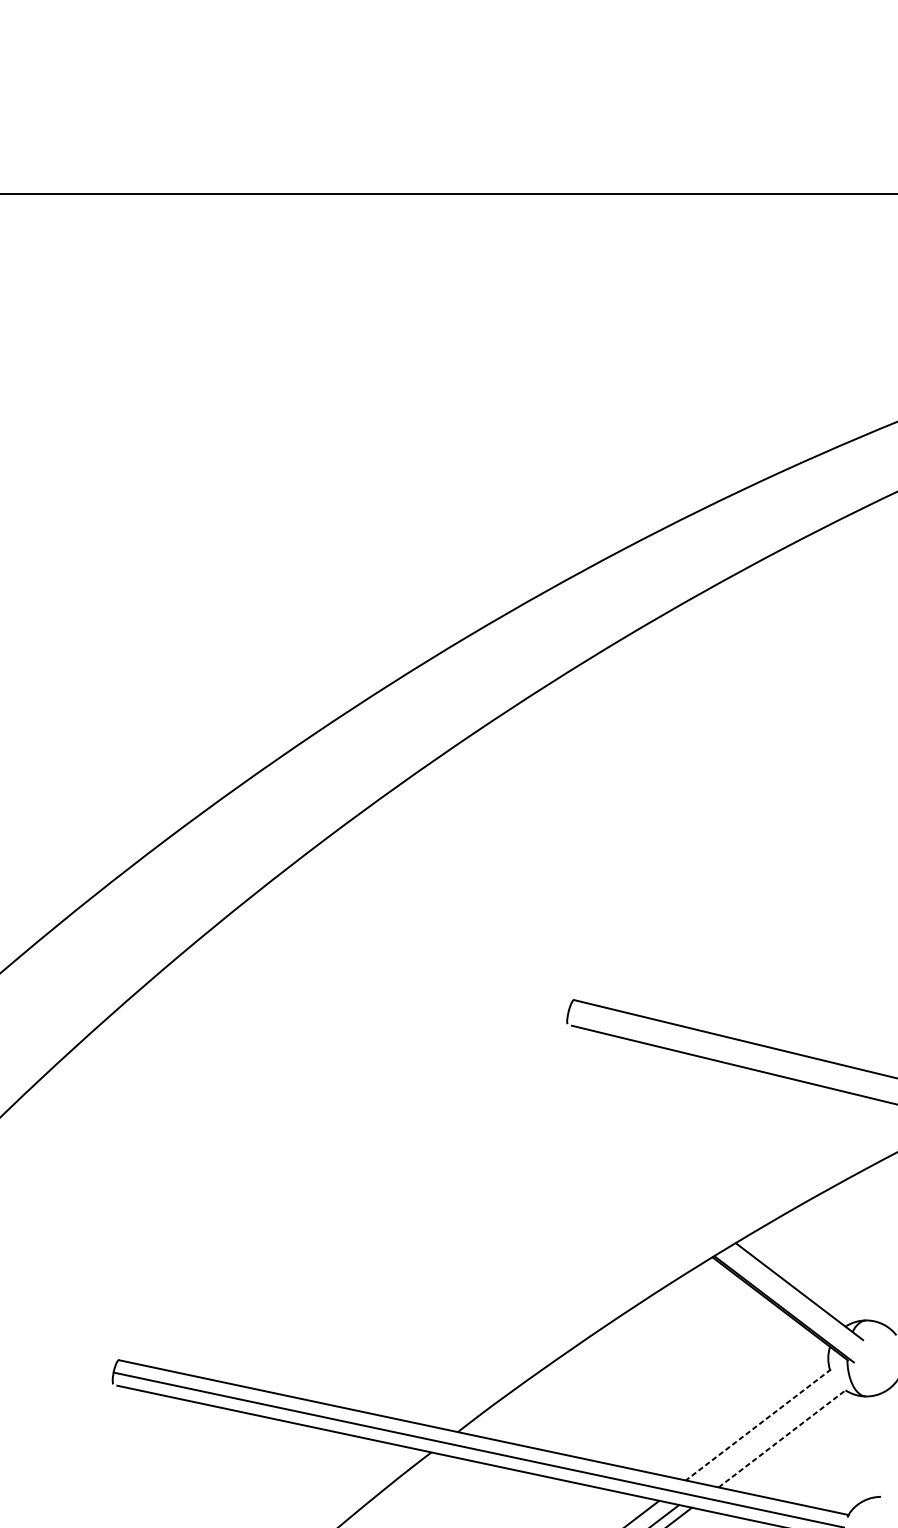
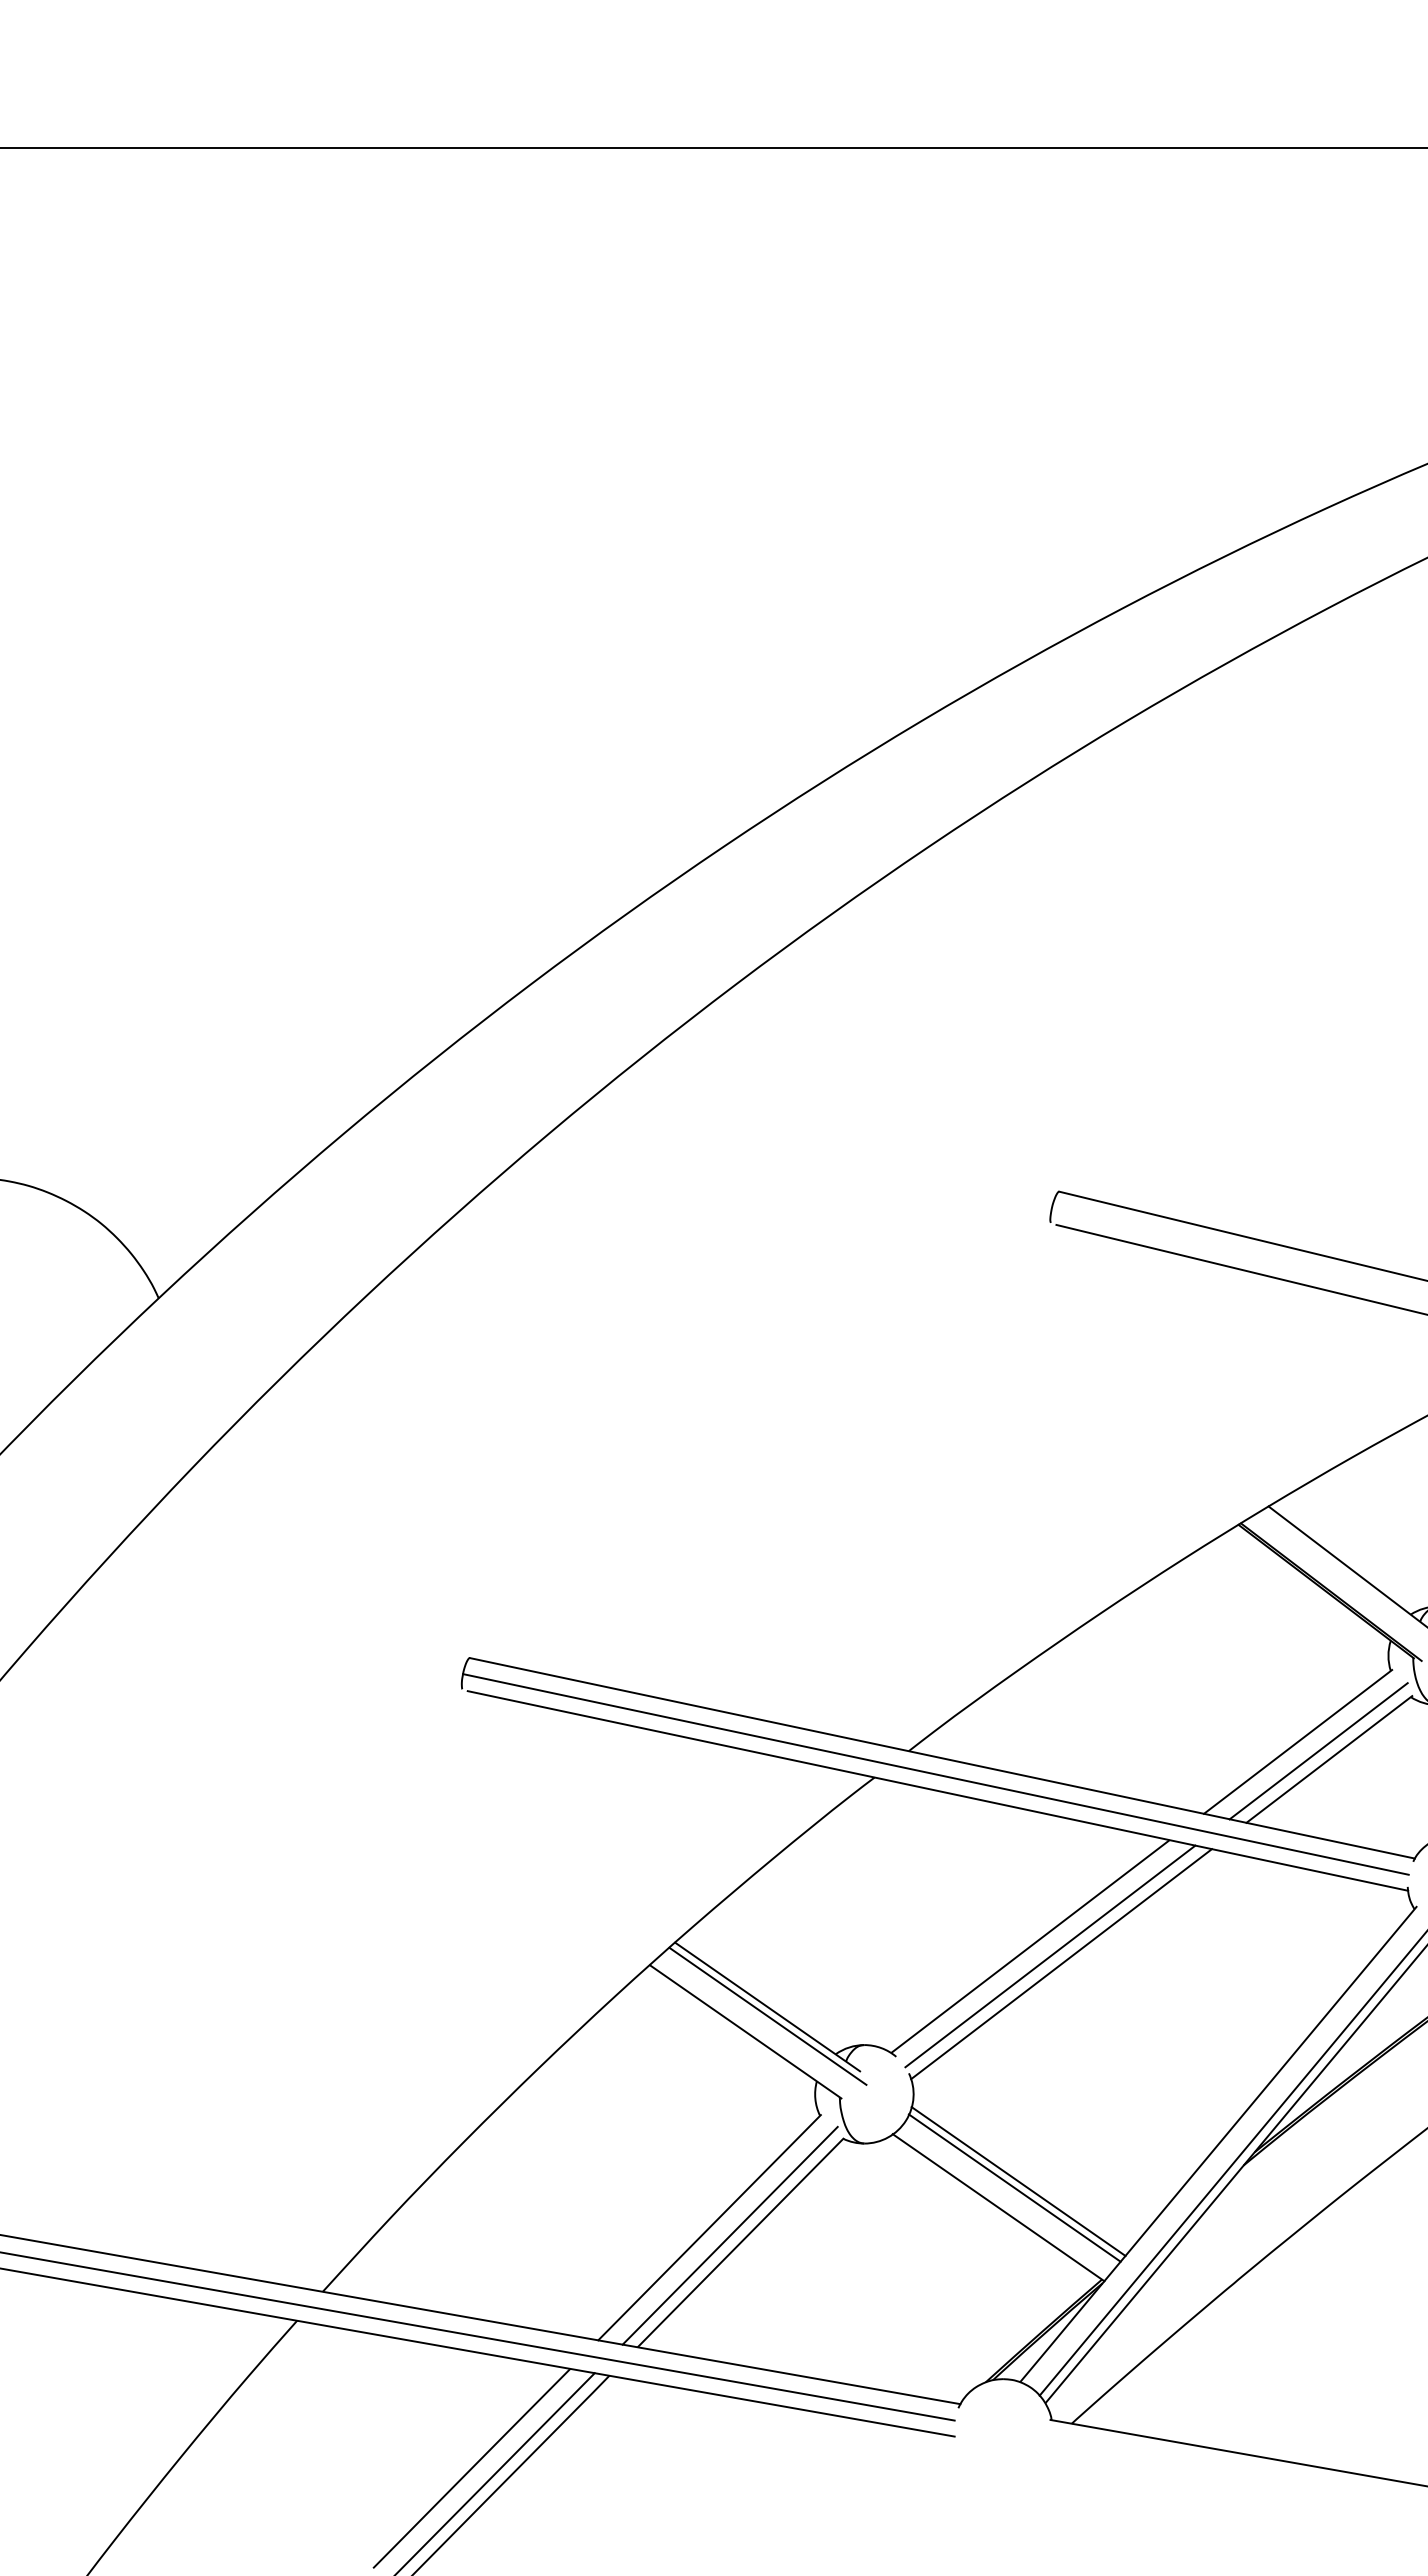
line: (758, 1425) -> (1297, 1742), dashed -> solid
line: (774, 1432) -> (1318, 1751), added
line: (782, 1438) -> (1329, 1759), dashed -> solid

